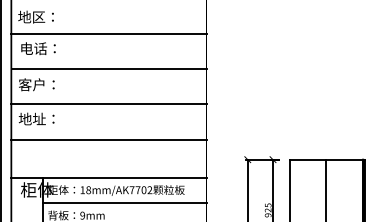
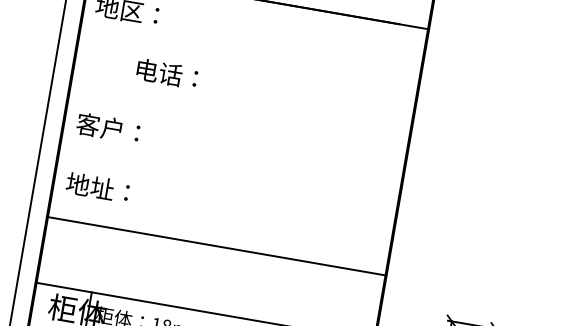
line: (108, 33) -> (248, 60), removed
text: (38, 48) -> (167, 73), moved
line: (109, 68) -> (239, 121), removed
line: (108, 104) -> (226, 183), removed

